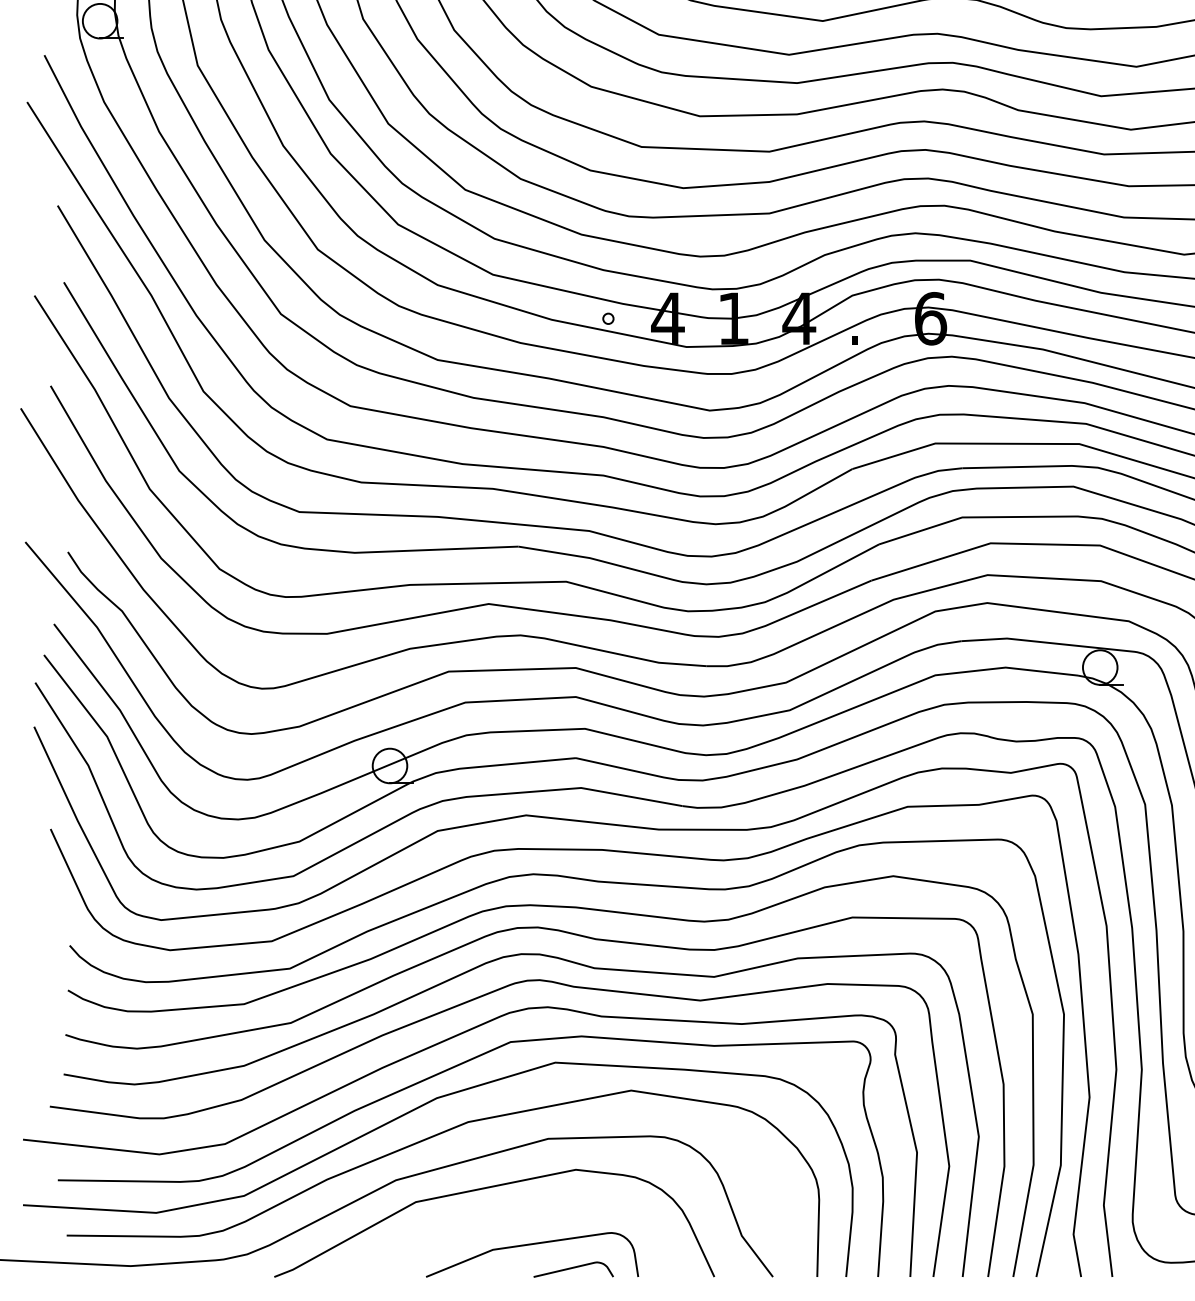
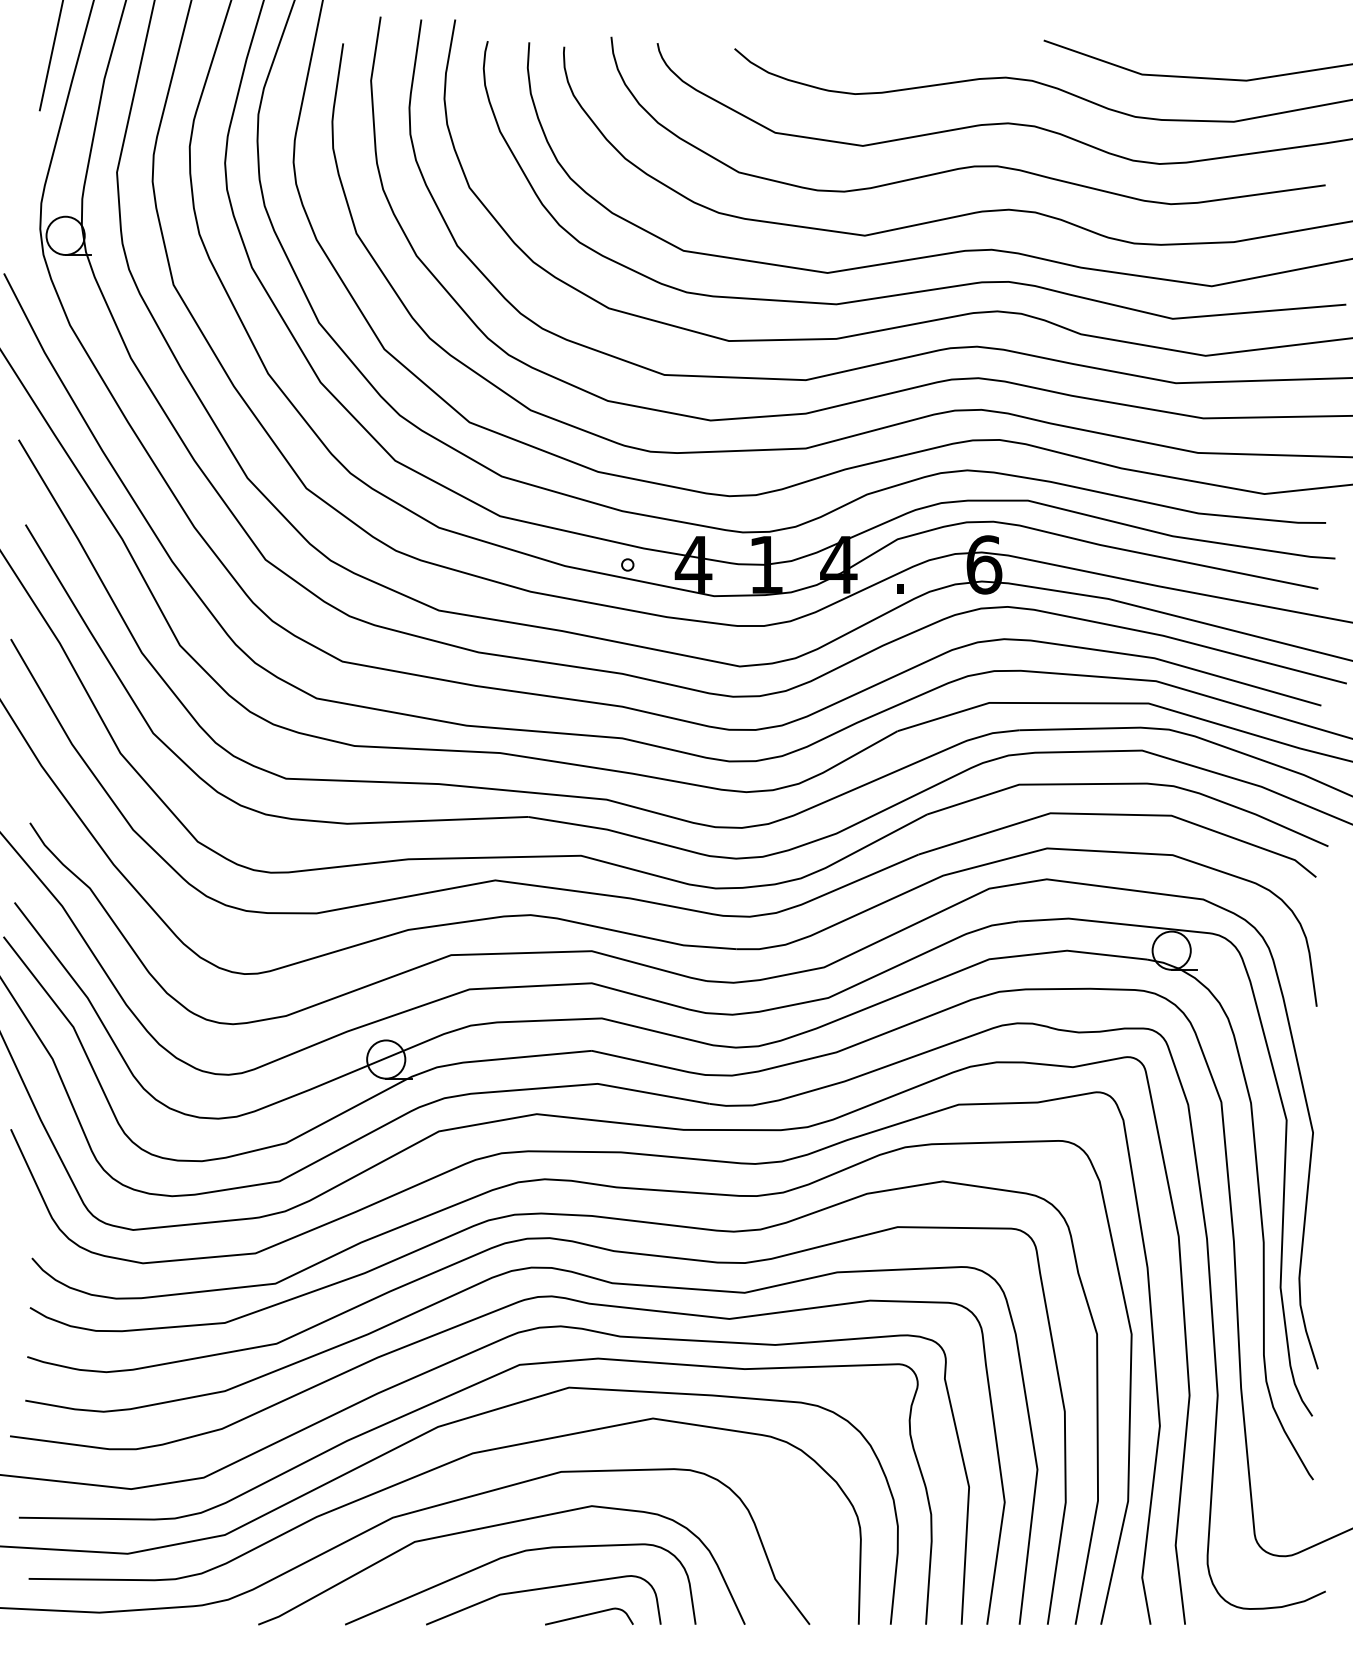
curve: (502, 1215) -> (510, 1556), added

